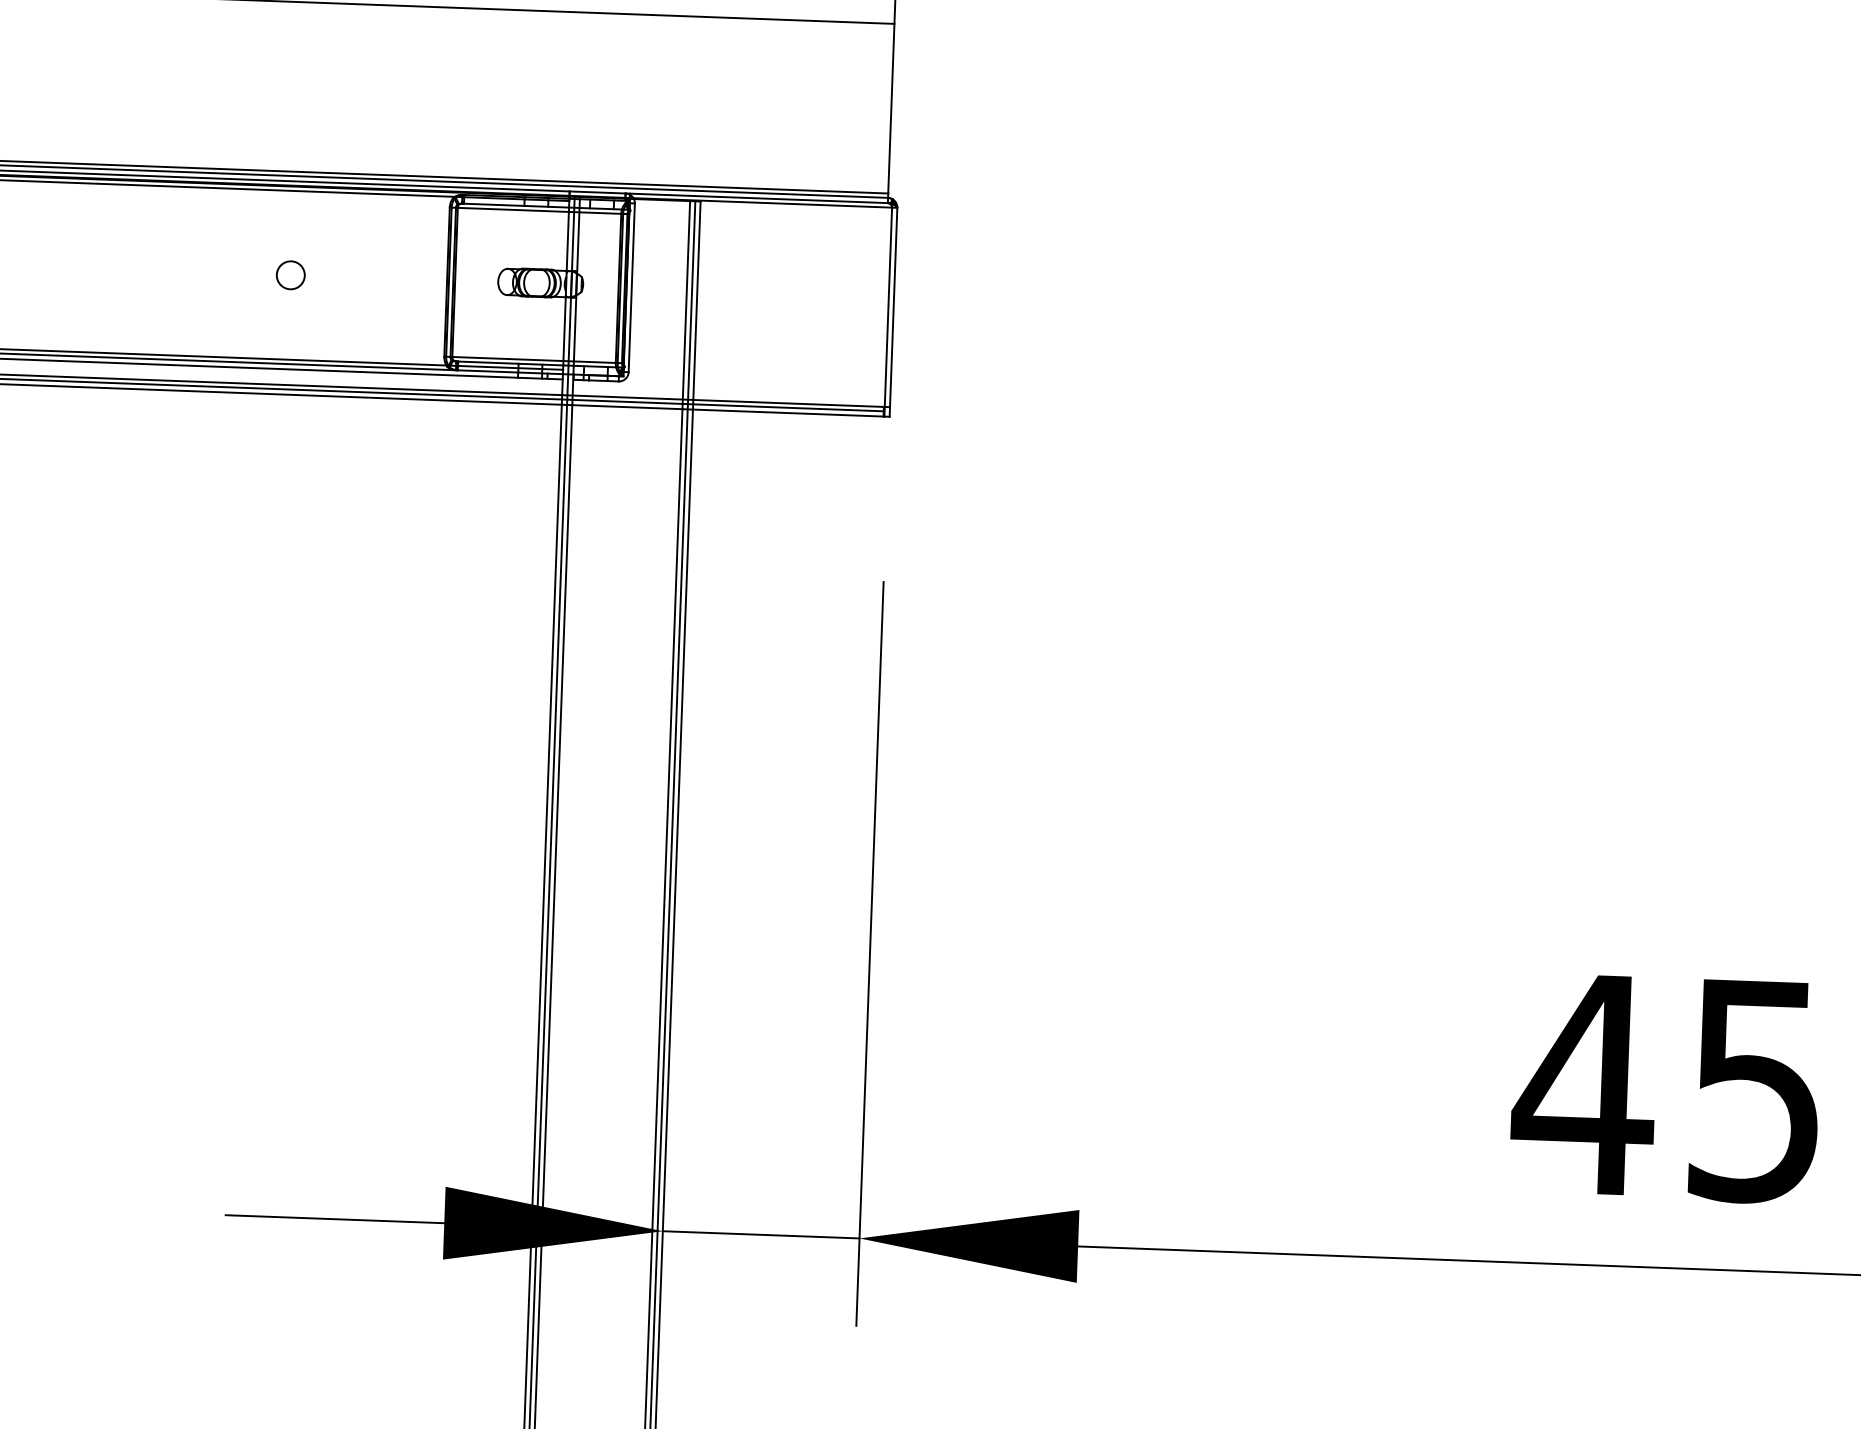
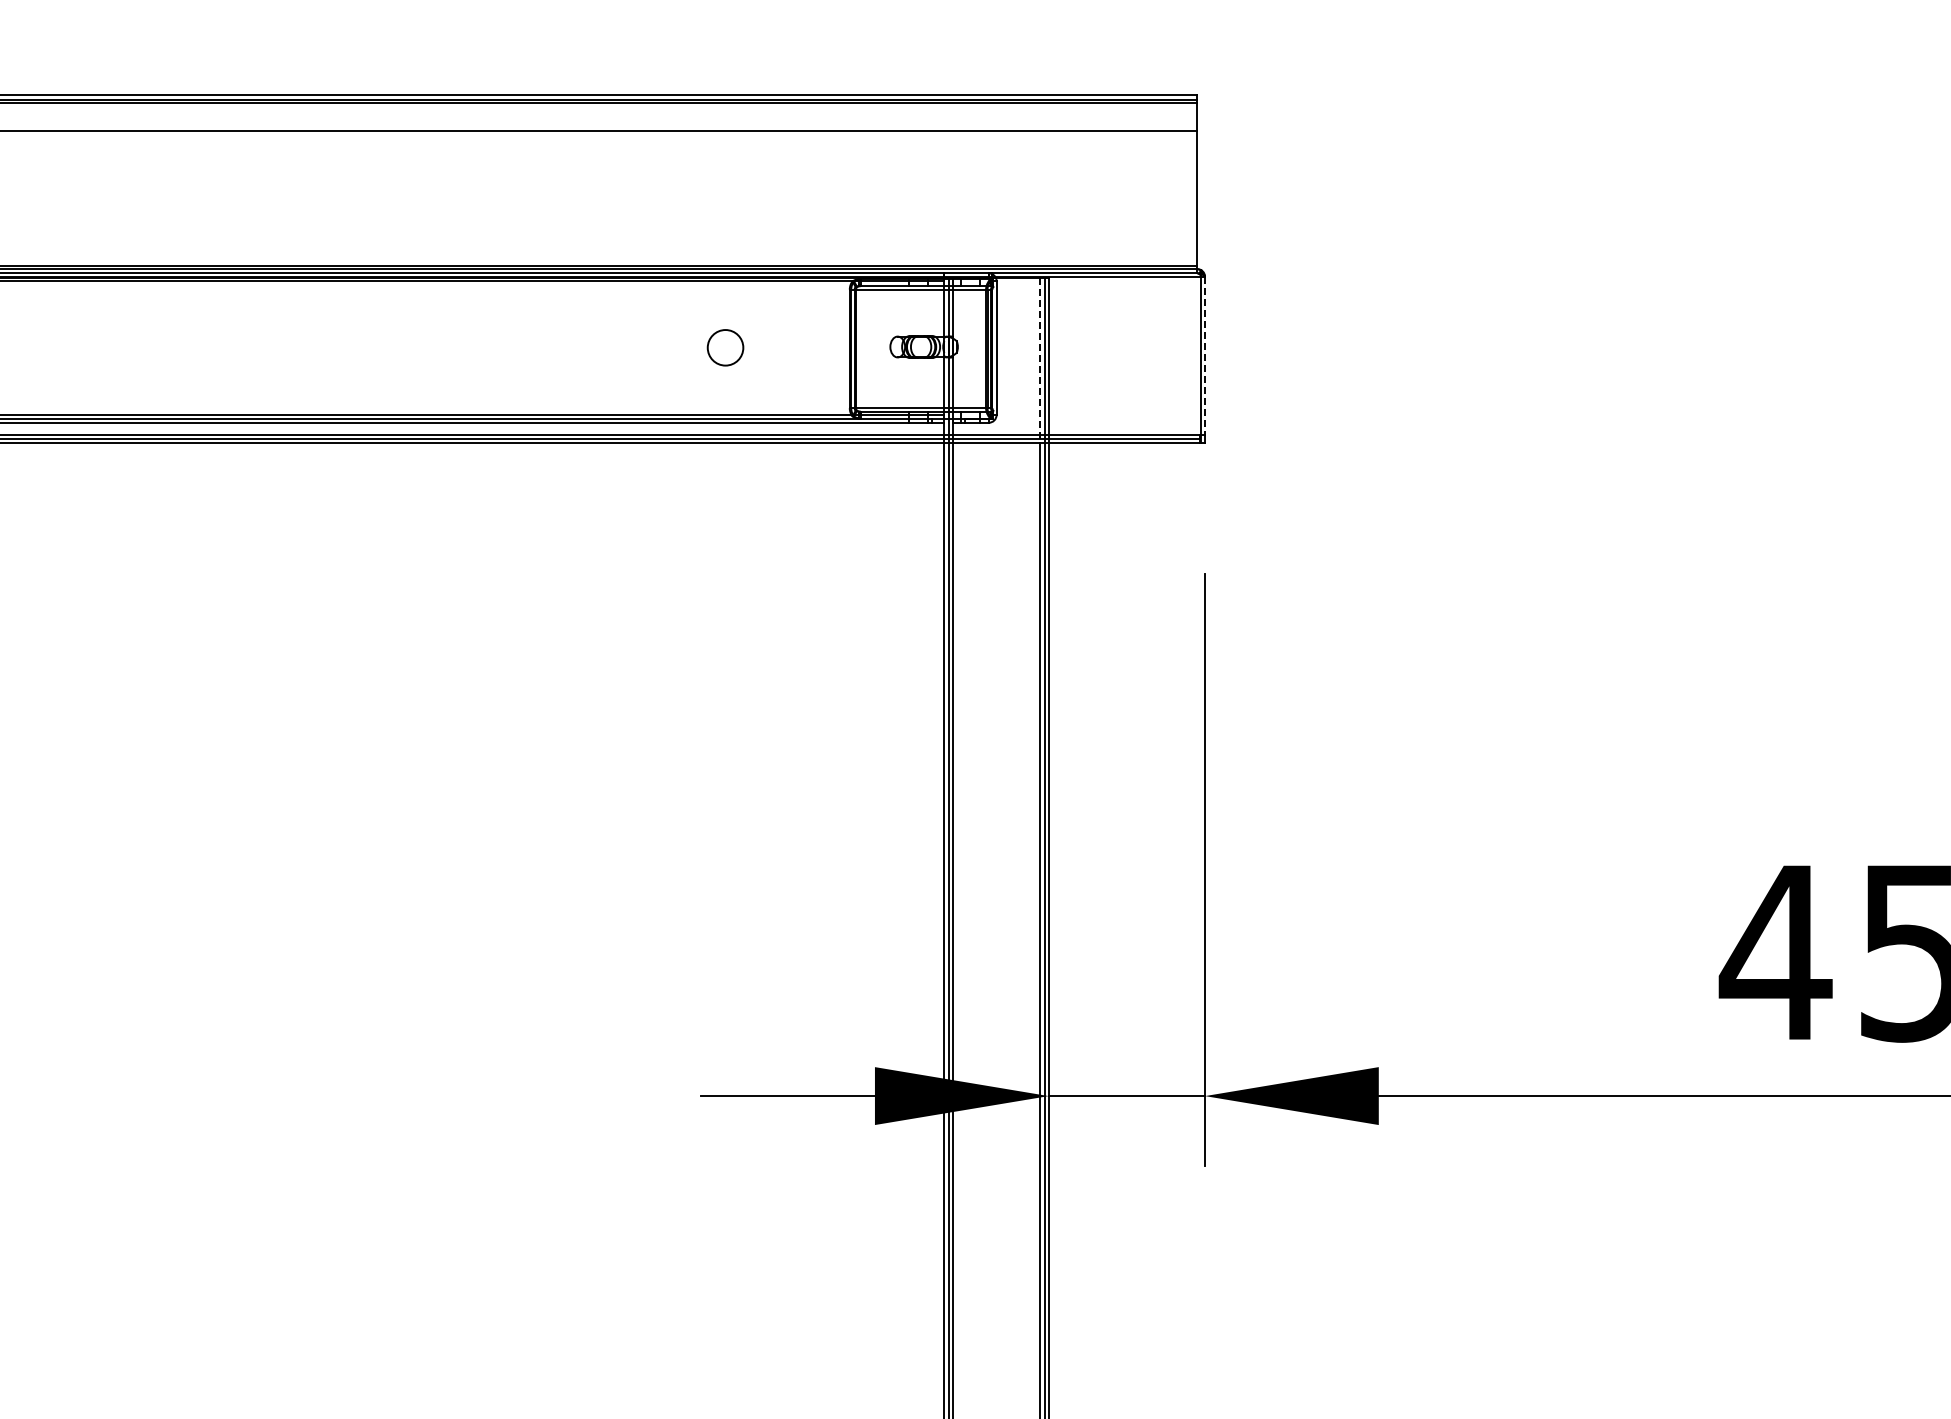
circle: (290, 275) -> (725, 348), size x1.6
line: (686, 305) -> (1040, 360), solid -> dashed
line: (894, 308) -> (1205, 356), solid -> dashed

